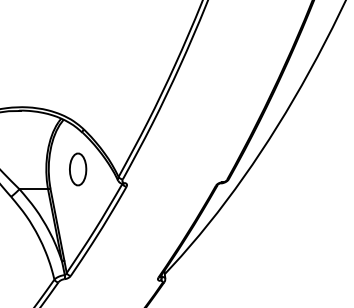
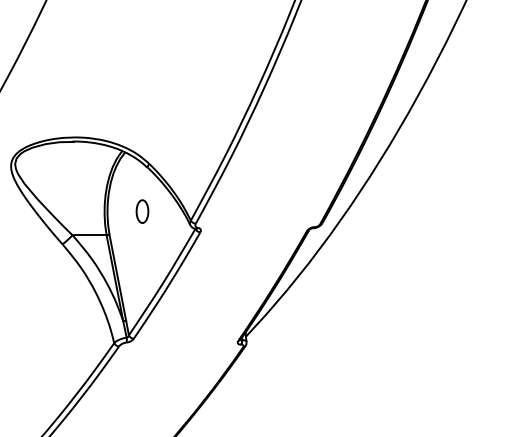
part: (78, 169) -> (142, 211), size x0.6

